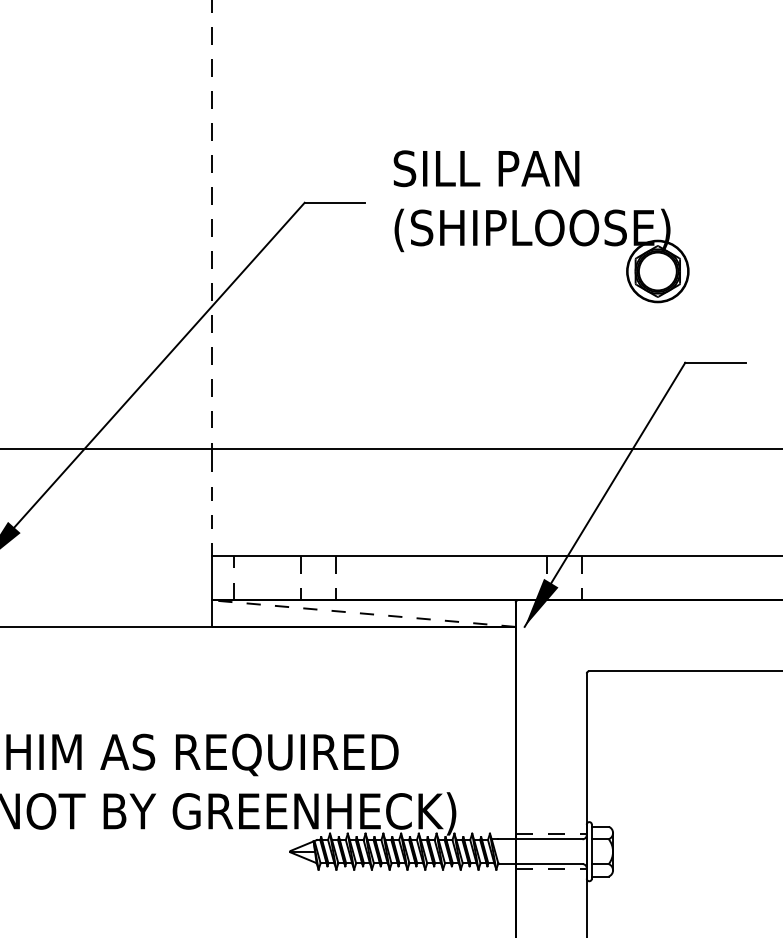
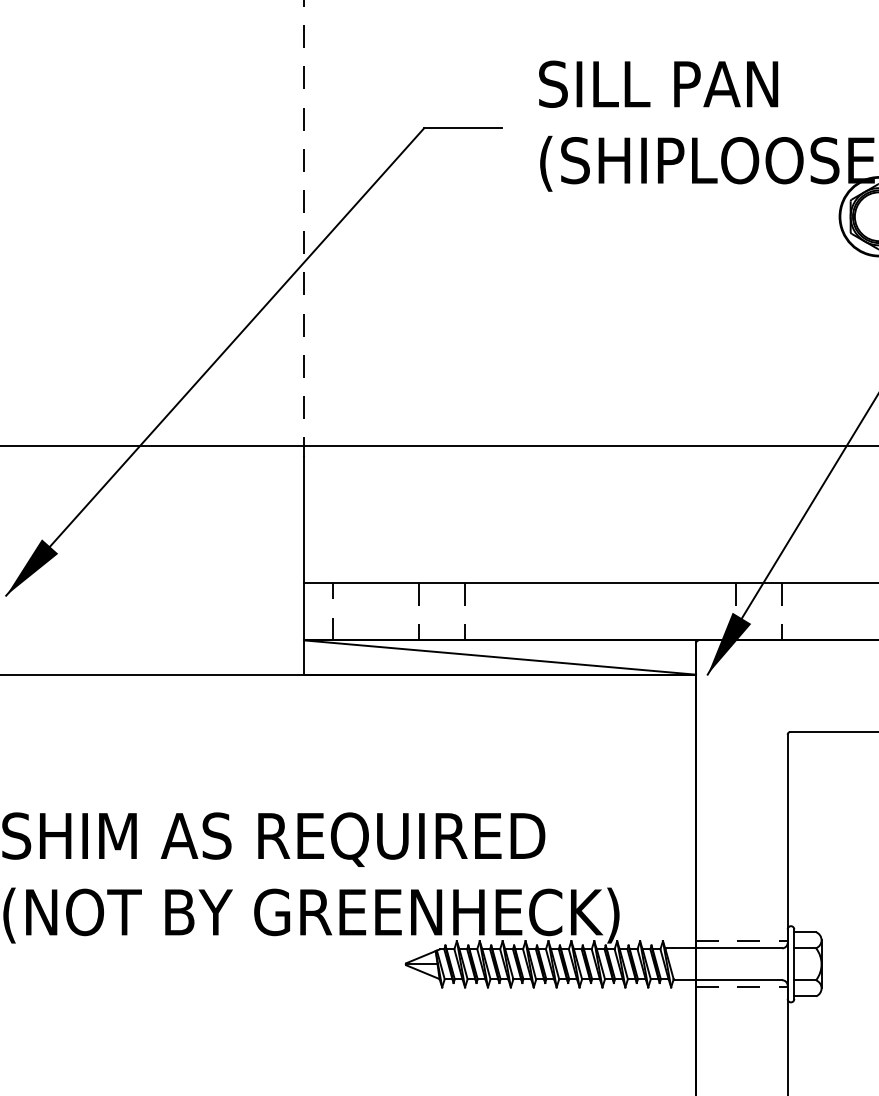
line: (211, 507) -> (304, 520), dashed -> solid
line: (363, 613) -> (500, 657), dashed -> solid

